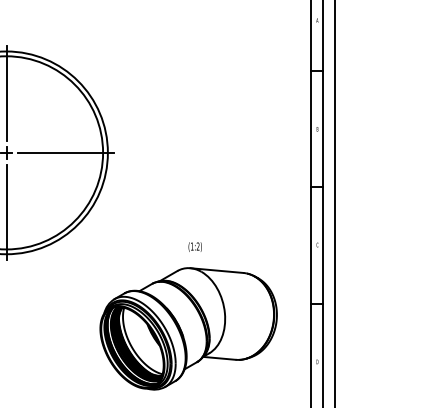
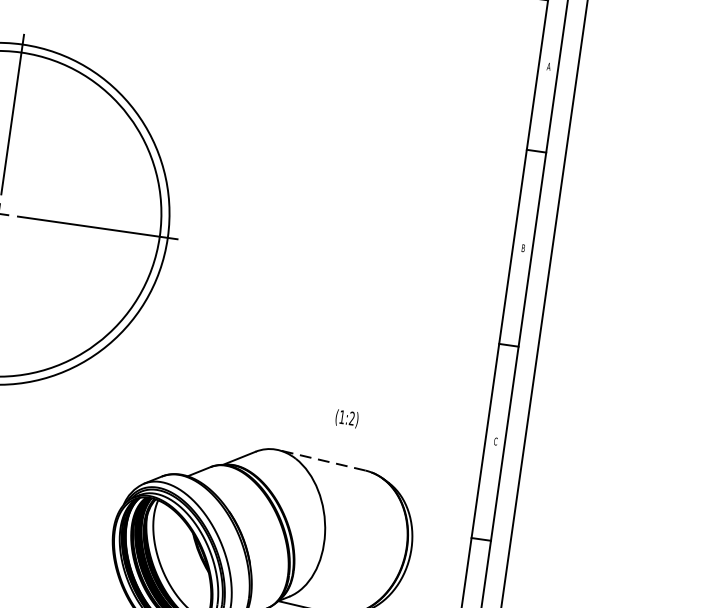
text: (194, 246) -> (345, 417), moved
line: (216, 270) -> (321, 460), solid -> dashed

